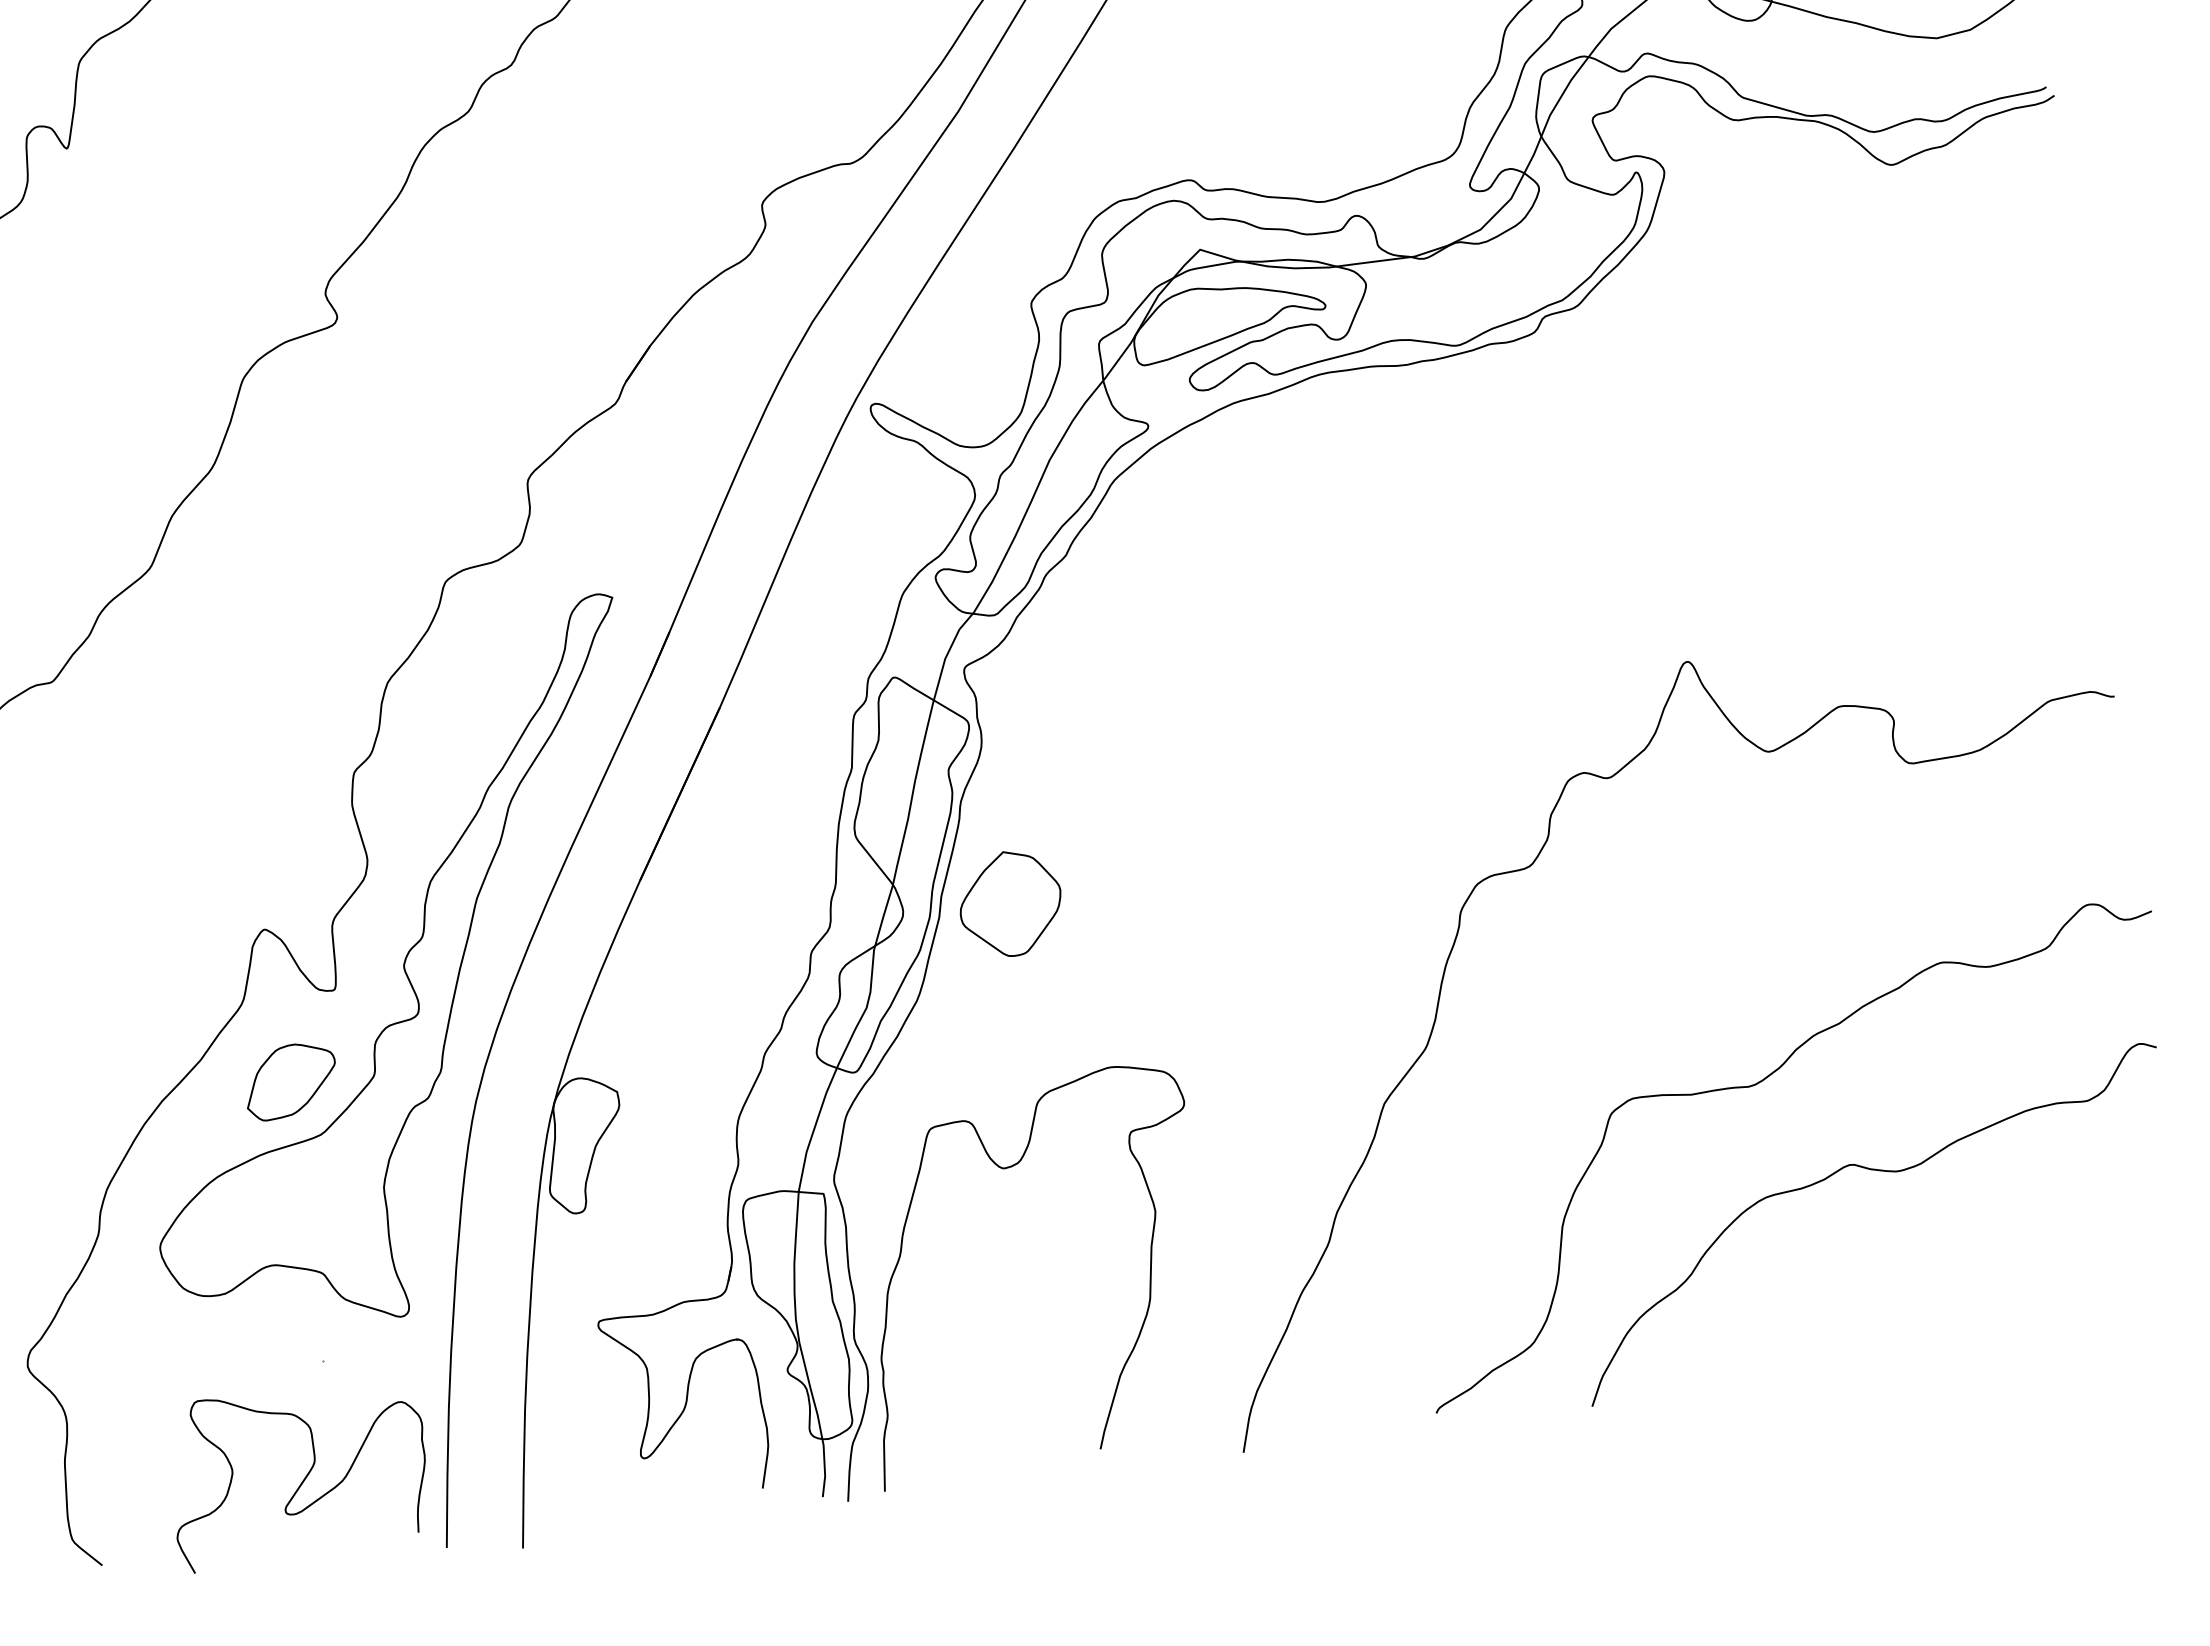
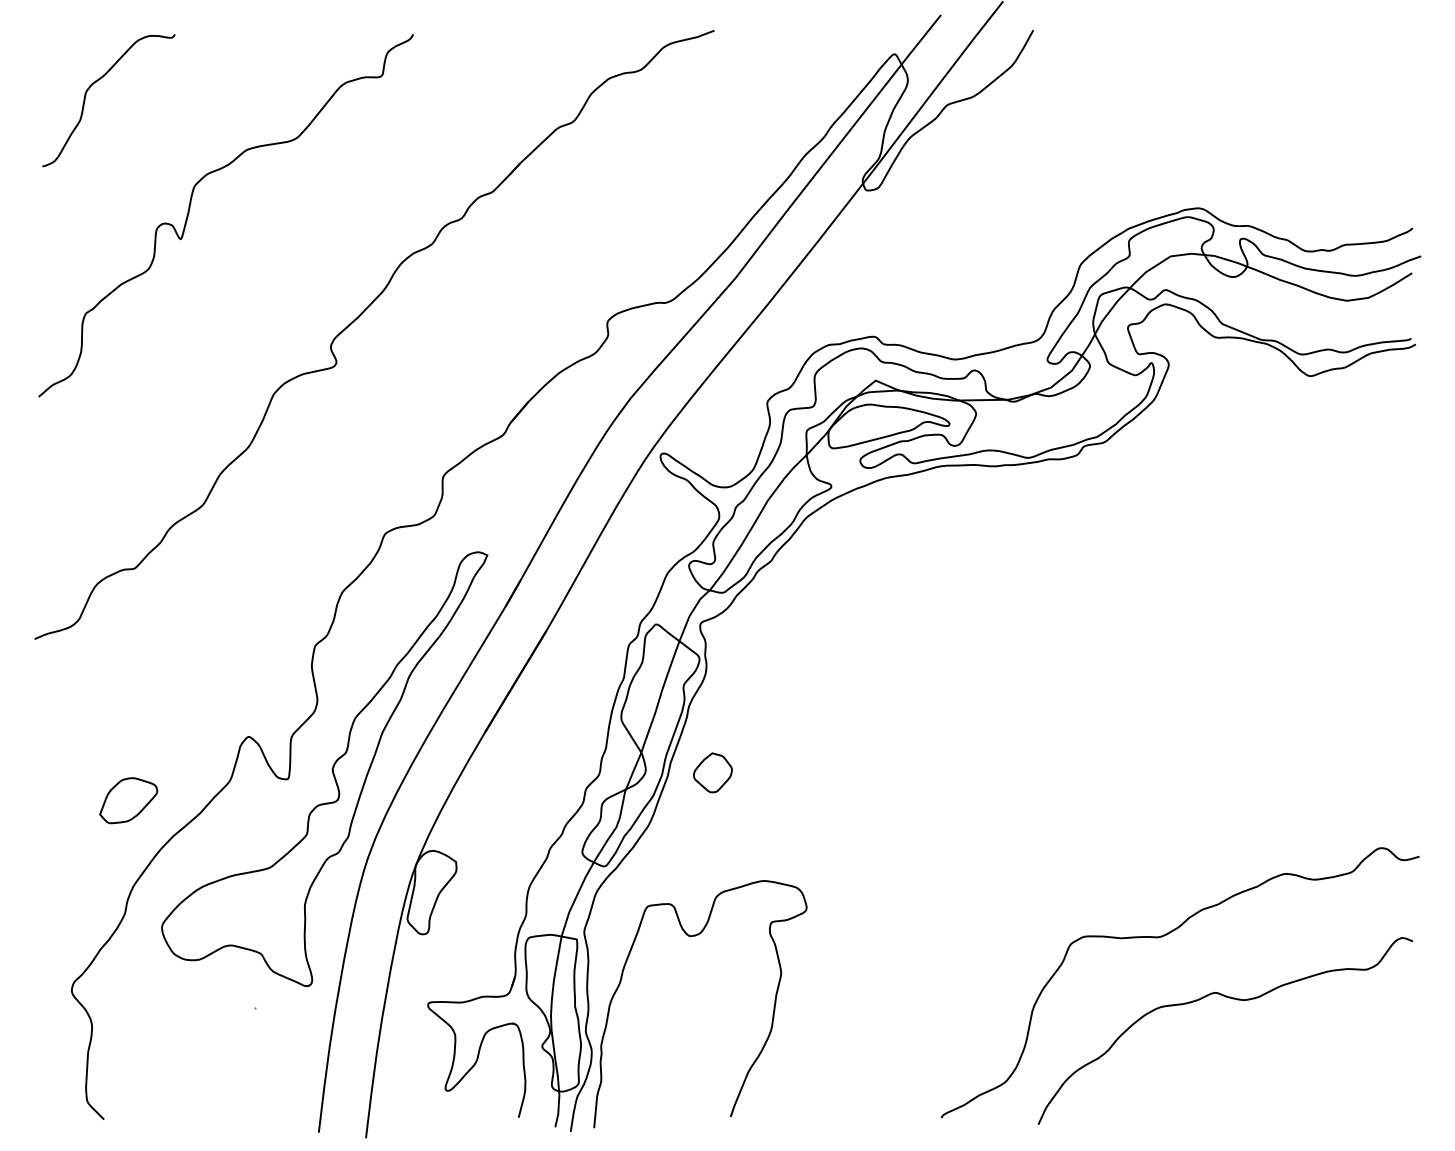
curve: (1530, 867) -> (1037, 786), removed
part: (1009, 903) -> (712, 772), size x0.6
part: (290, 1081) -> (128, 800), moved
curve: (302, 1478) -> (234, 1079), removed

